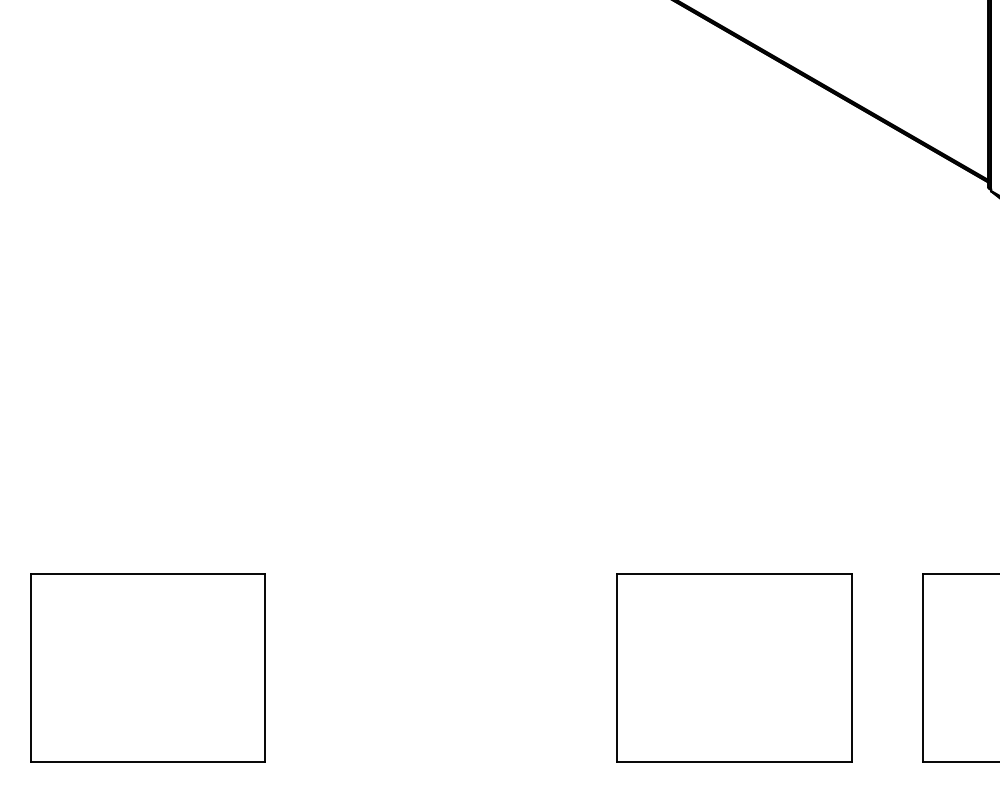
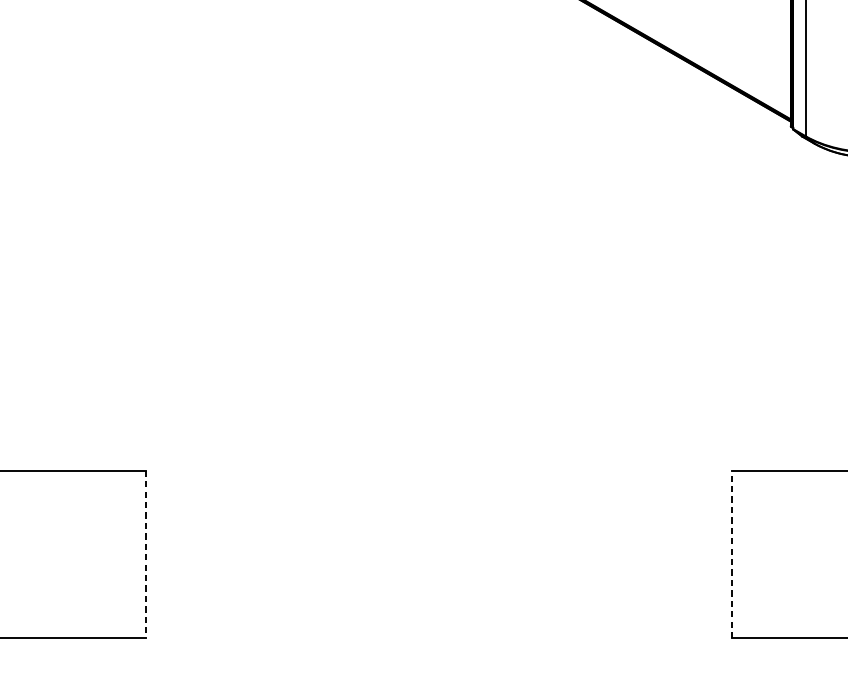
part: (734, 667) -> (564, 554), removed
line: (265, 668) -> (146, 554), solid -> dashed
line: (922, 668) -> (731, 554), solid -> dashed

